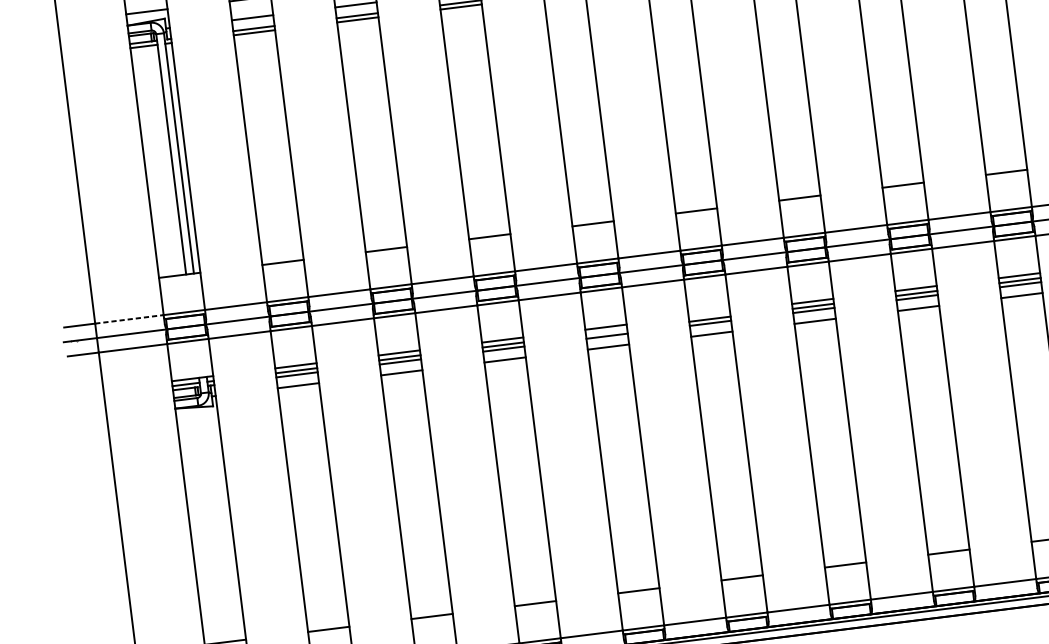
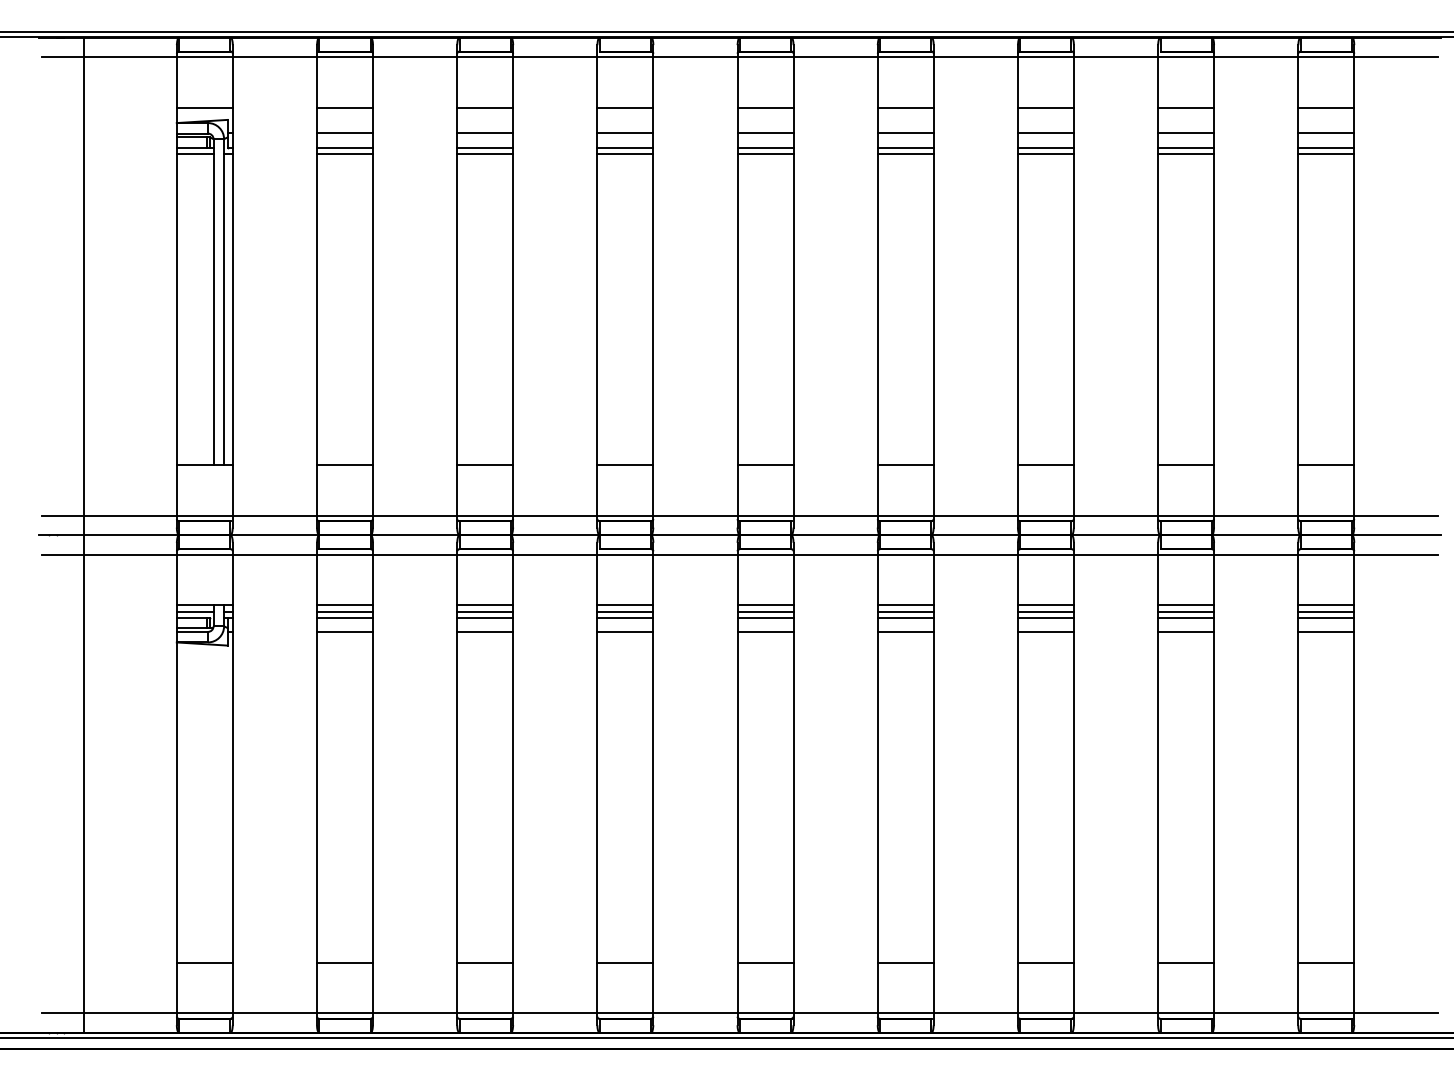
line: (709, 314) -> (905, 605), added
line: (129, 319) -> (130, 515), dashed -> solid
line: (606, 331) -> (765, 611), added

